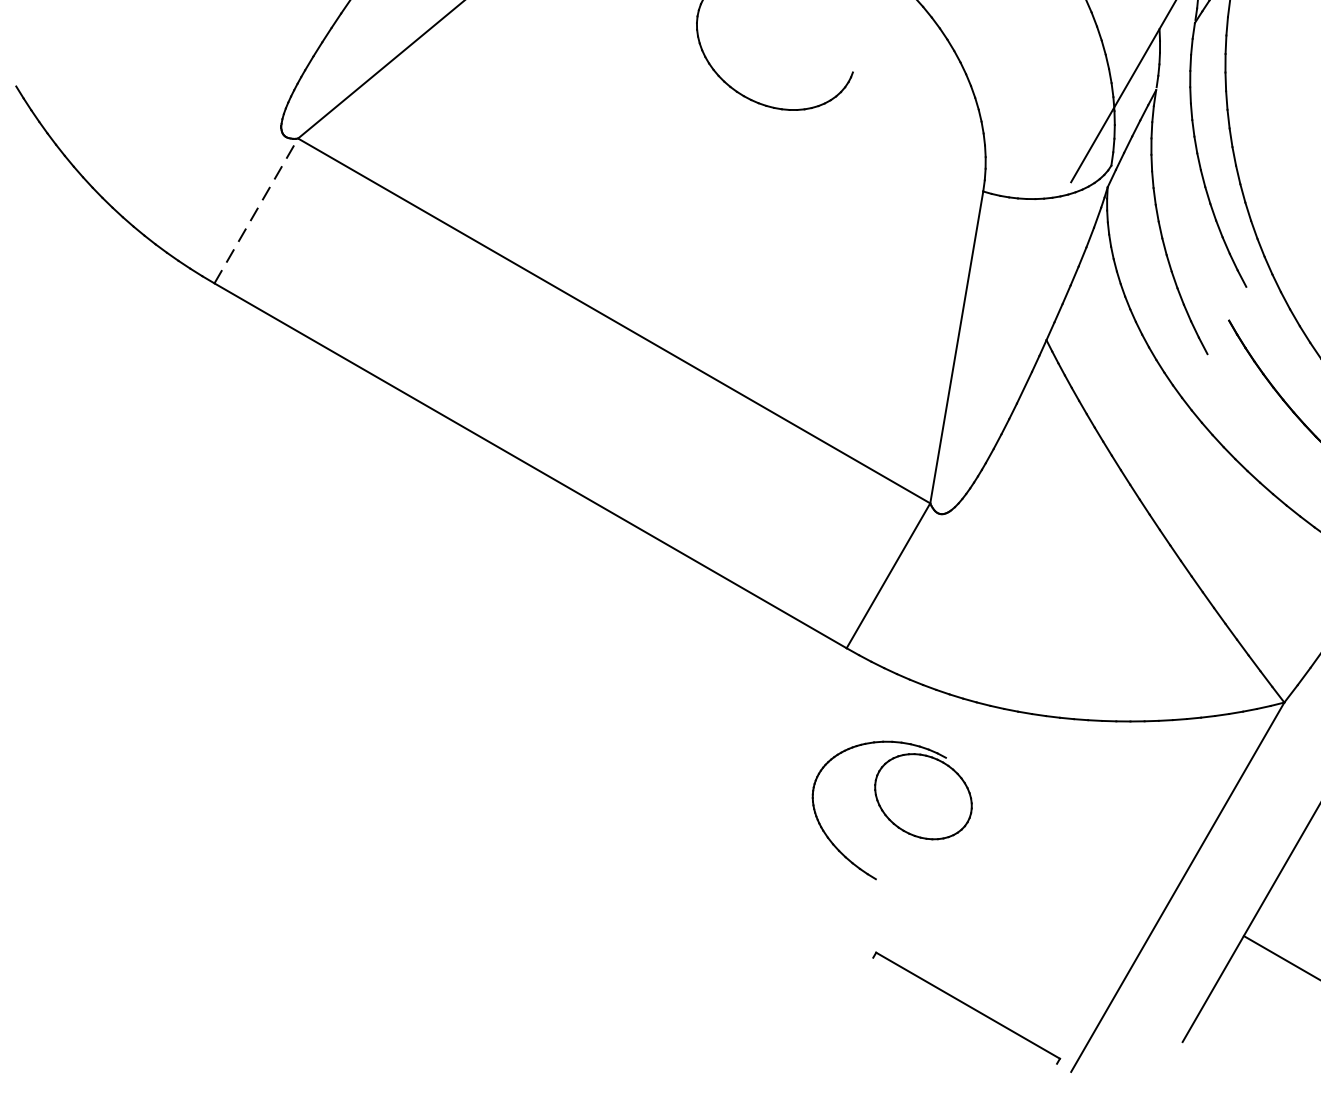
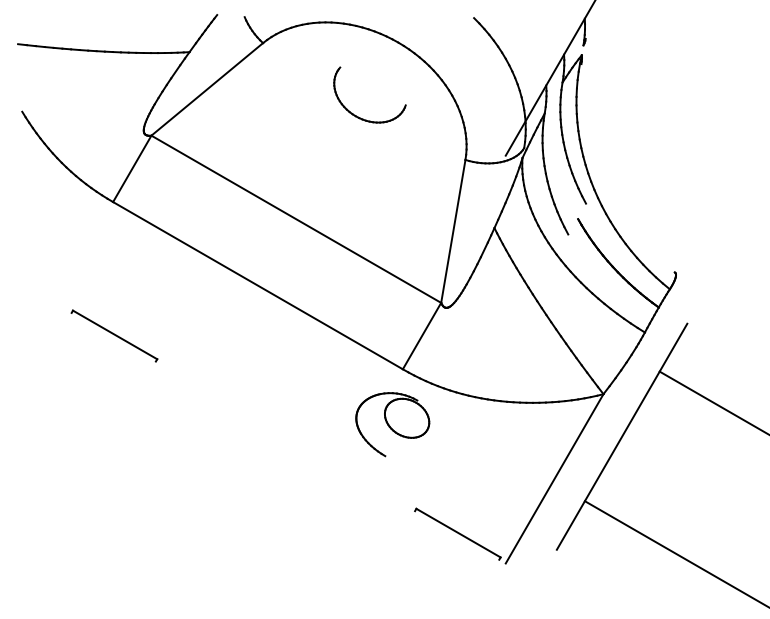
line: (256, 210) -> (132, 168), dashed -> solid
part: (217, 574) -> (114, 335), added
part: (891, 810) -> (392, 424), moved

